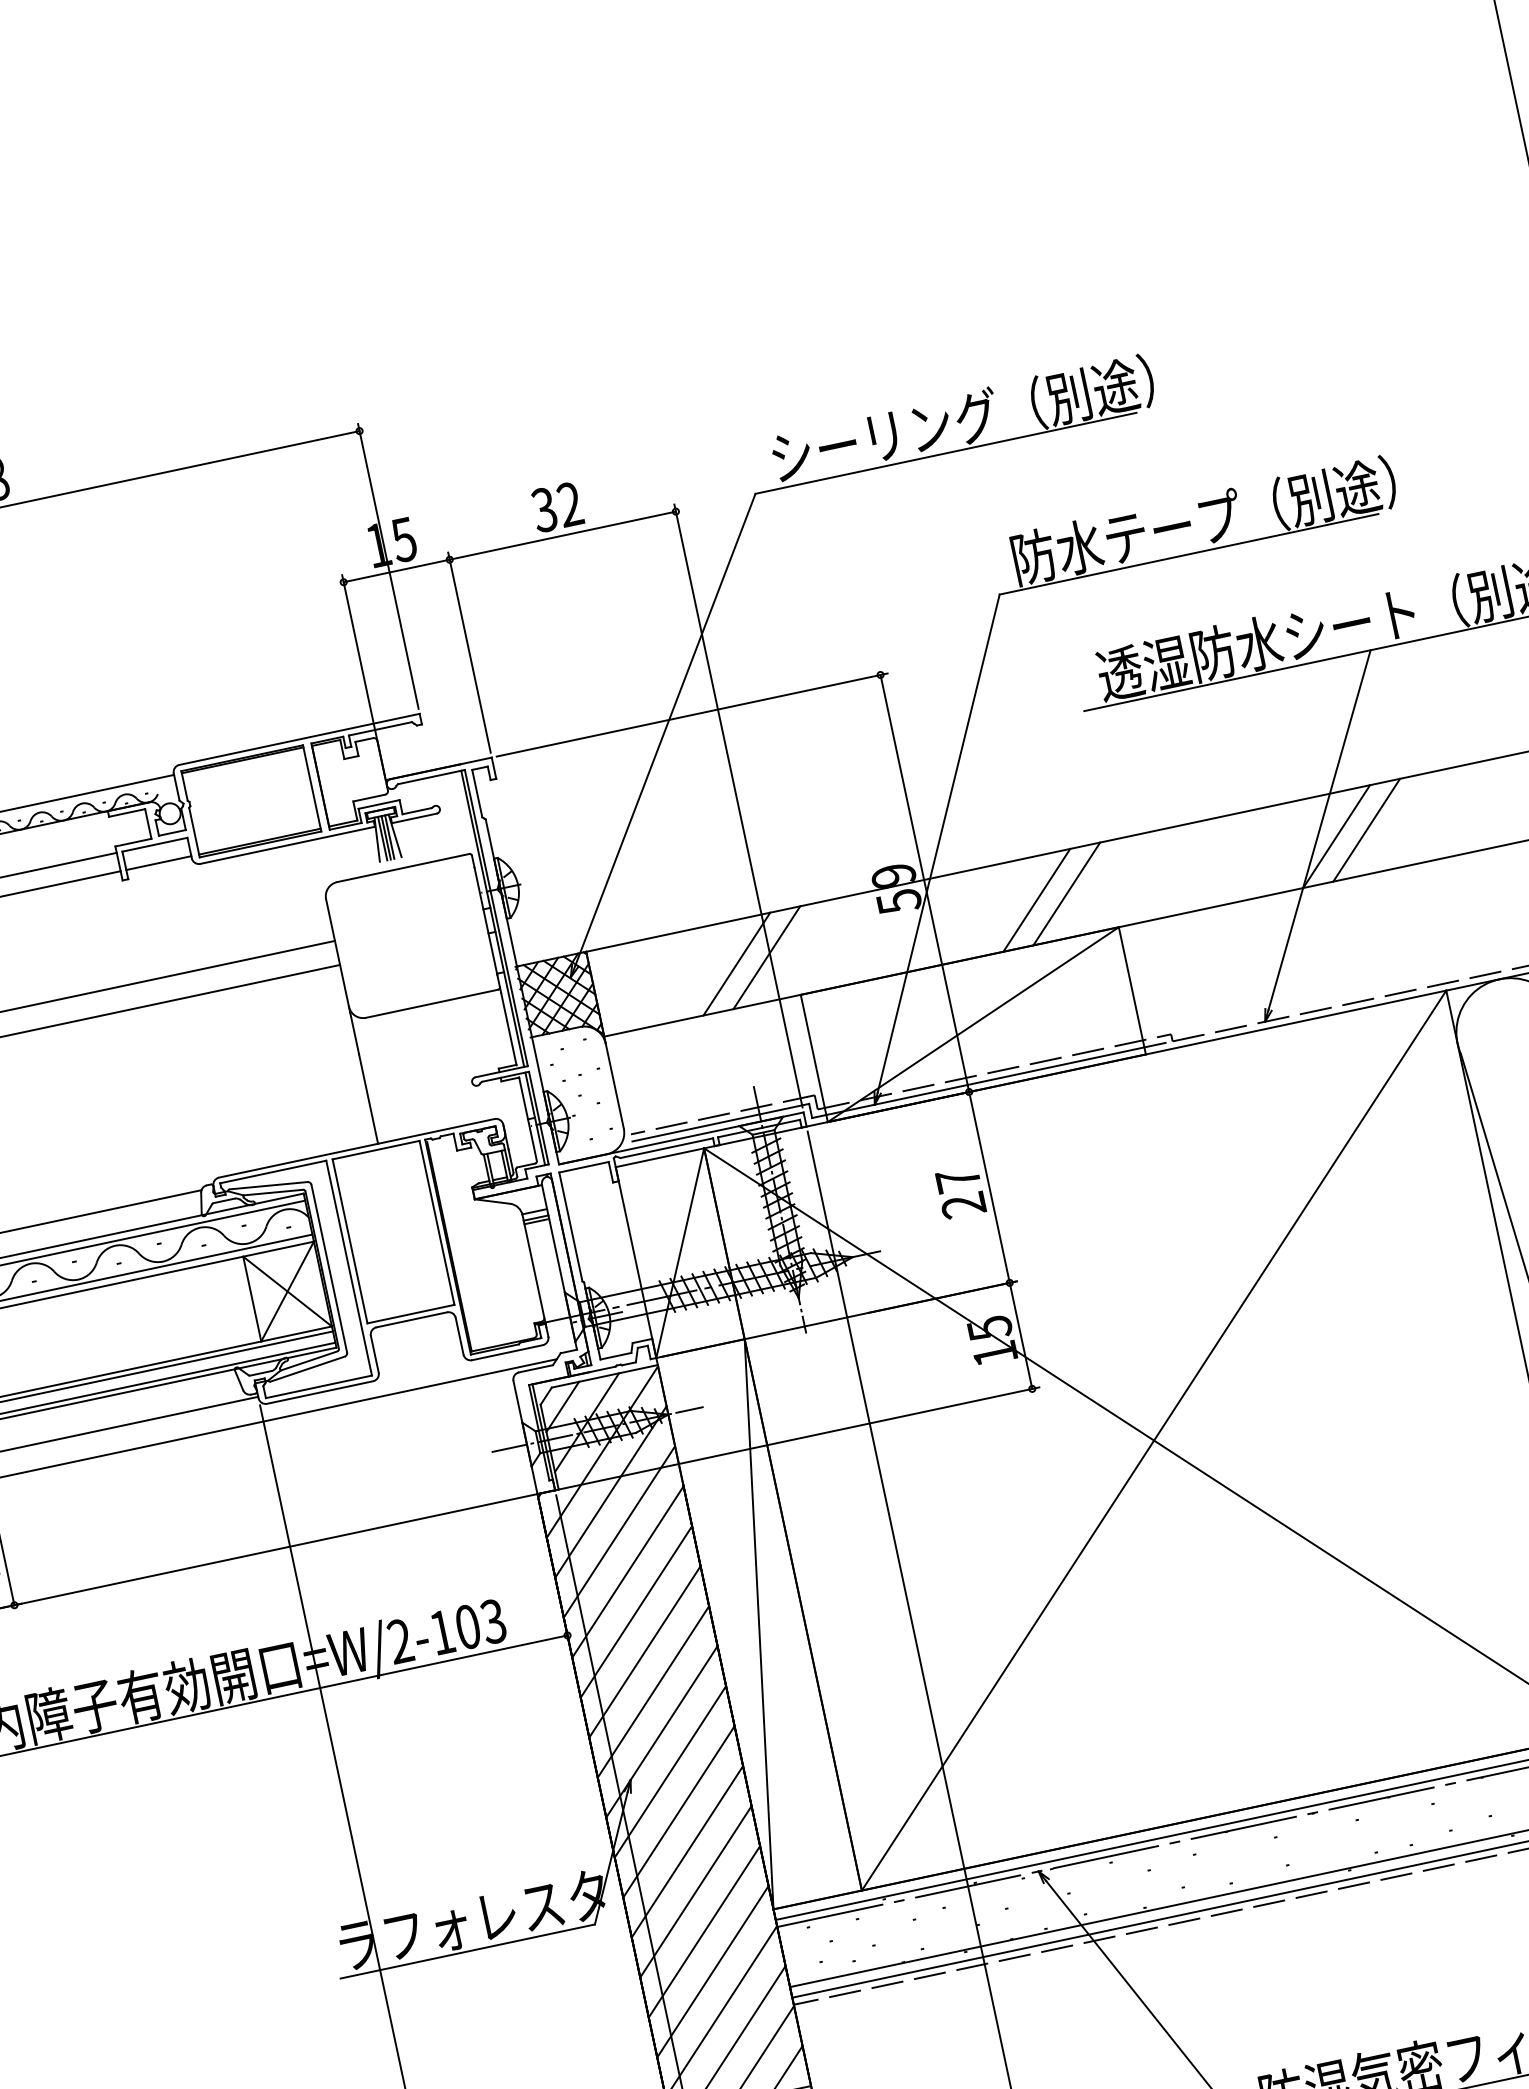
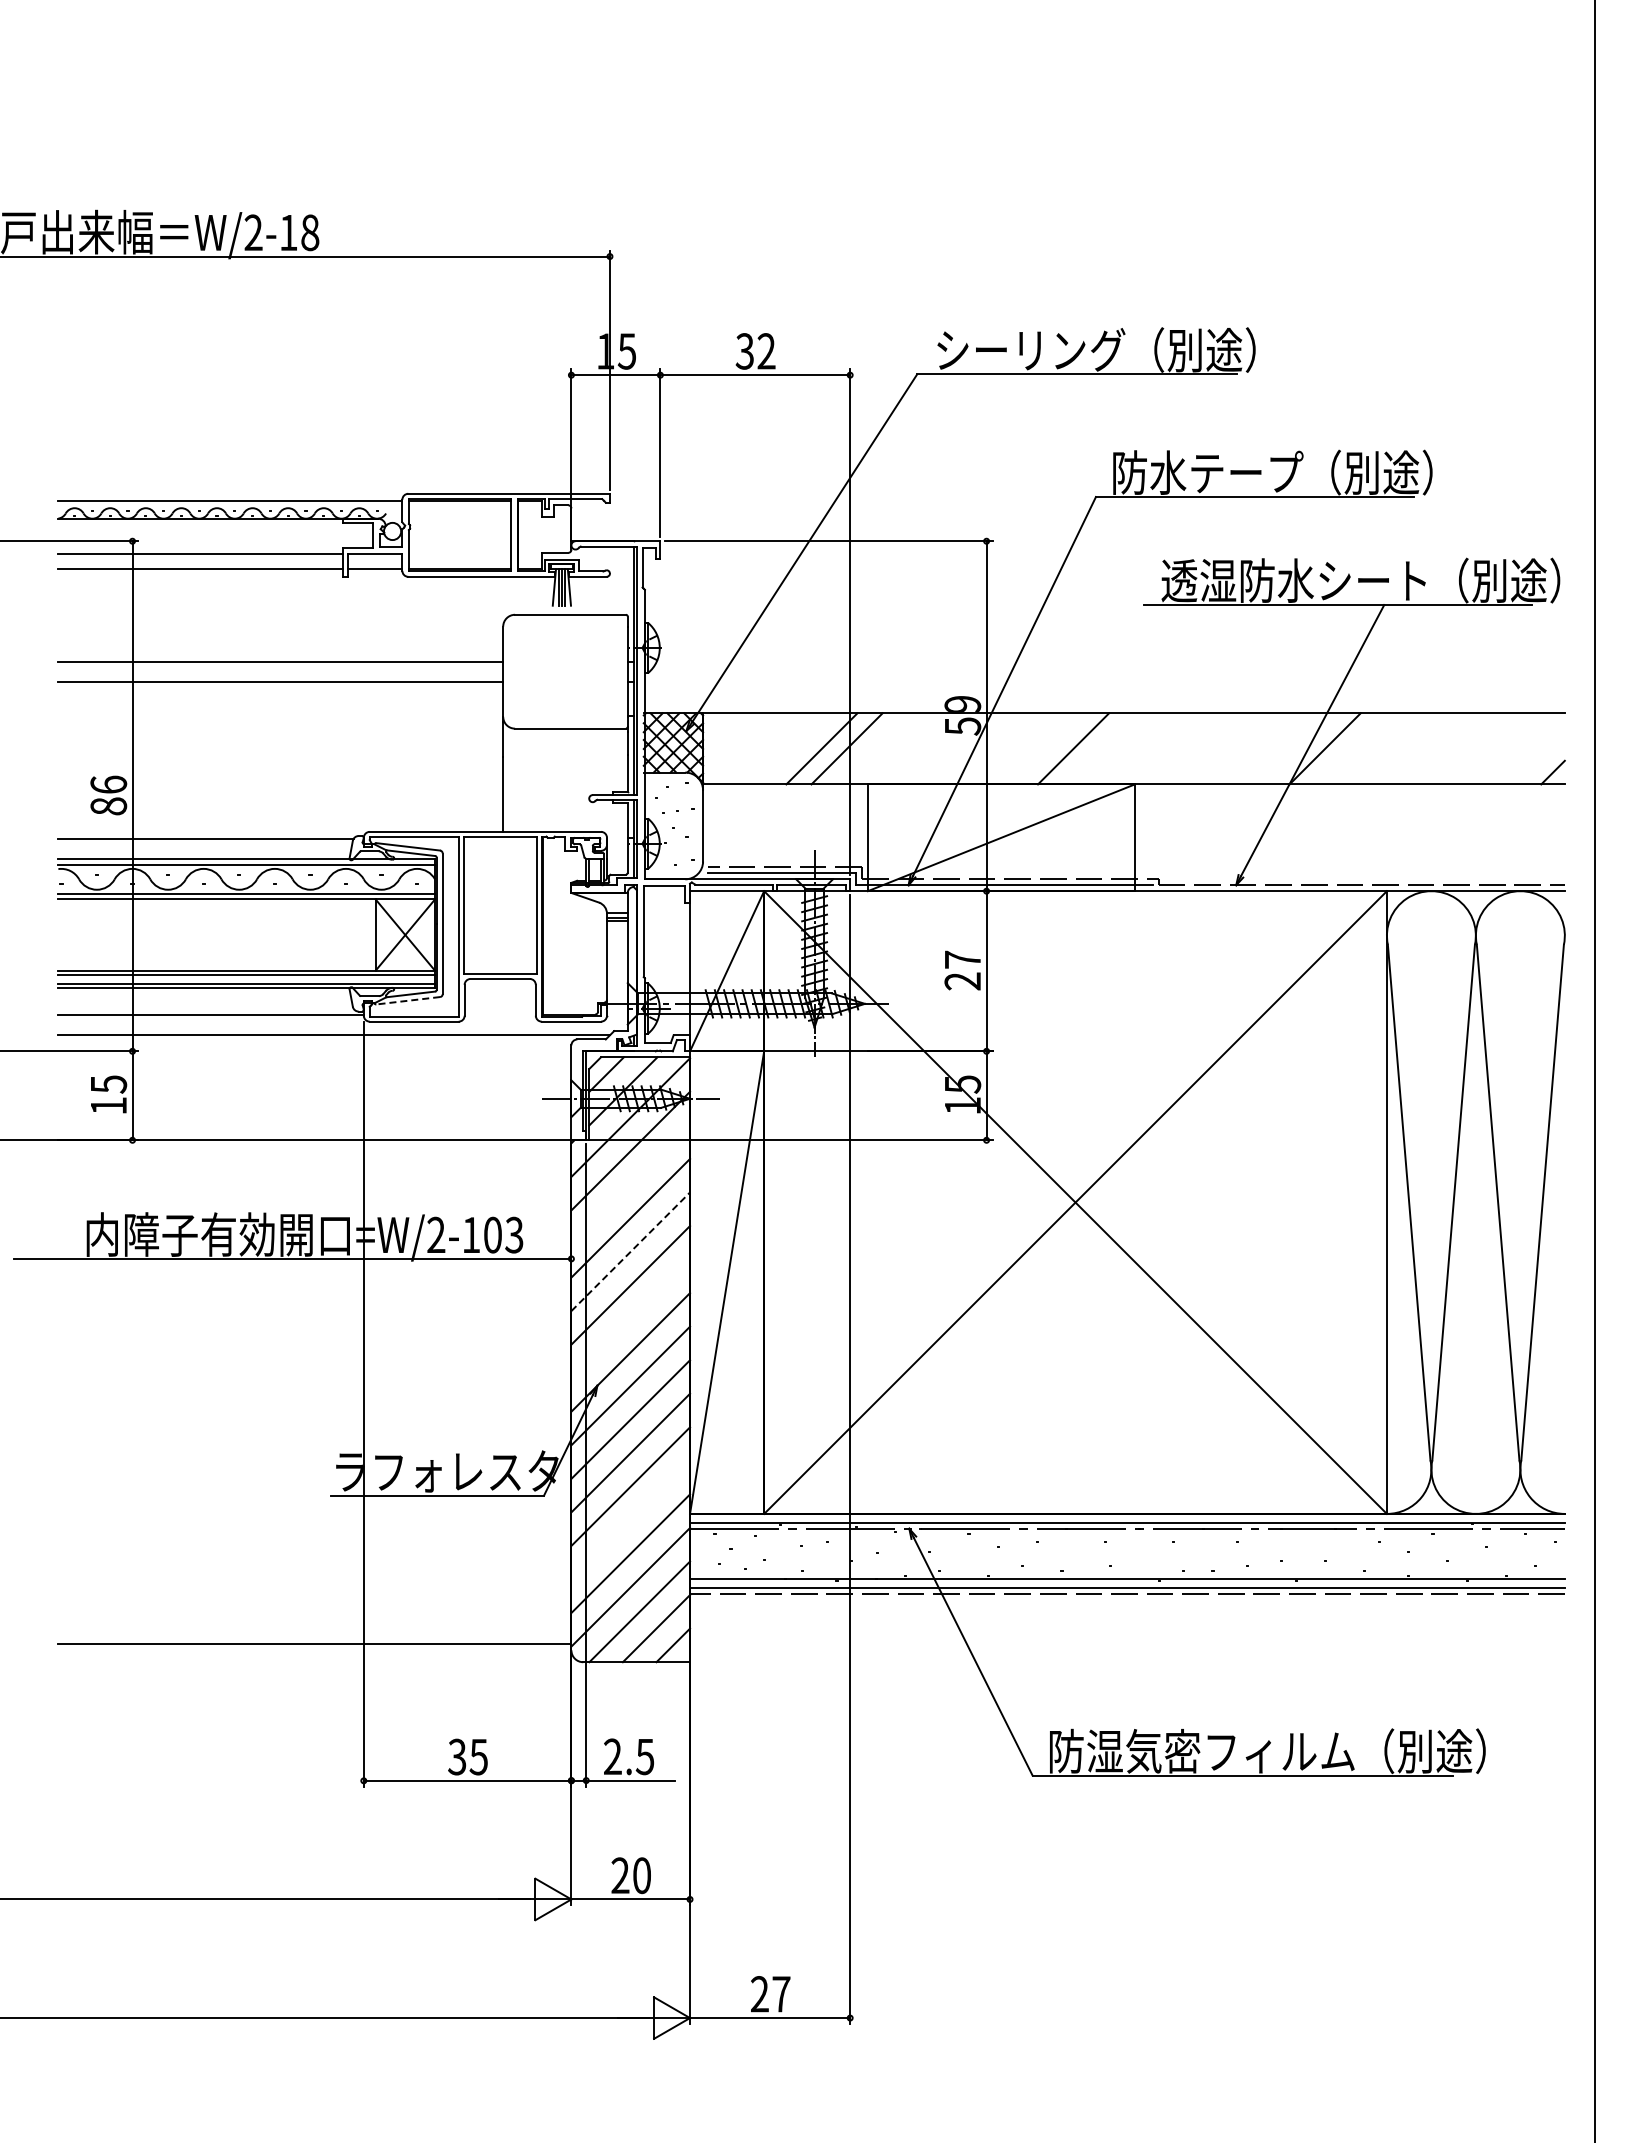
line: (1365, 830) -> (1349, 748), removed
line: (1066, 893) -> (1098, 748), removed
line: (306, 1369) -> (407, 1000), solid -> dashed
line: (619, 1531) -> (630, 1184), removed
line: (636, 1611) -> (630, 1251), solid -> dashed
line: (653, 1691) -> (630, 1318), removed
line: (703, 1931) -> (630, 1519), removed

